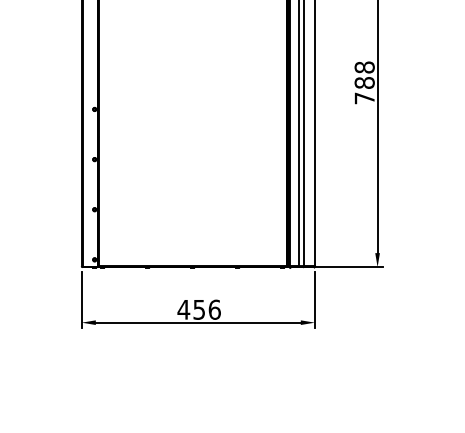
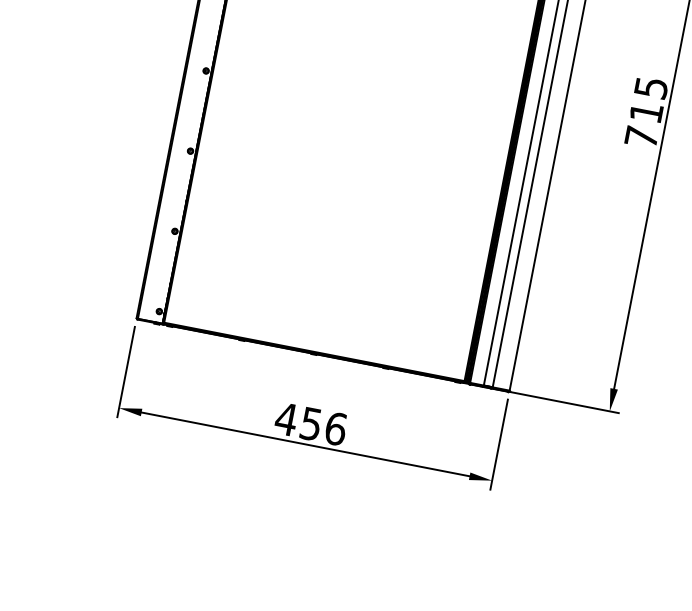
text: (364, 74) -> (648, 98), 788 -> 715

